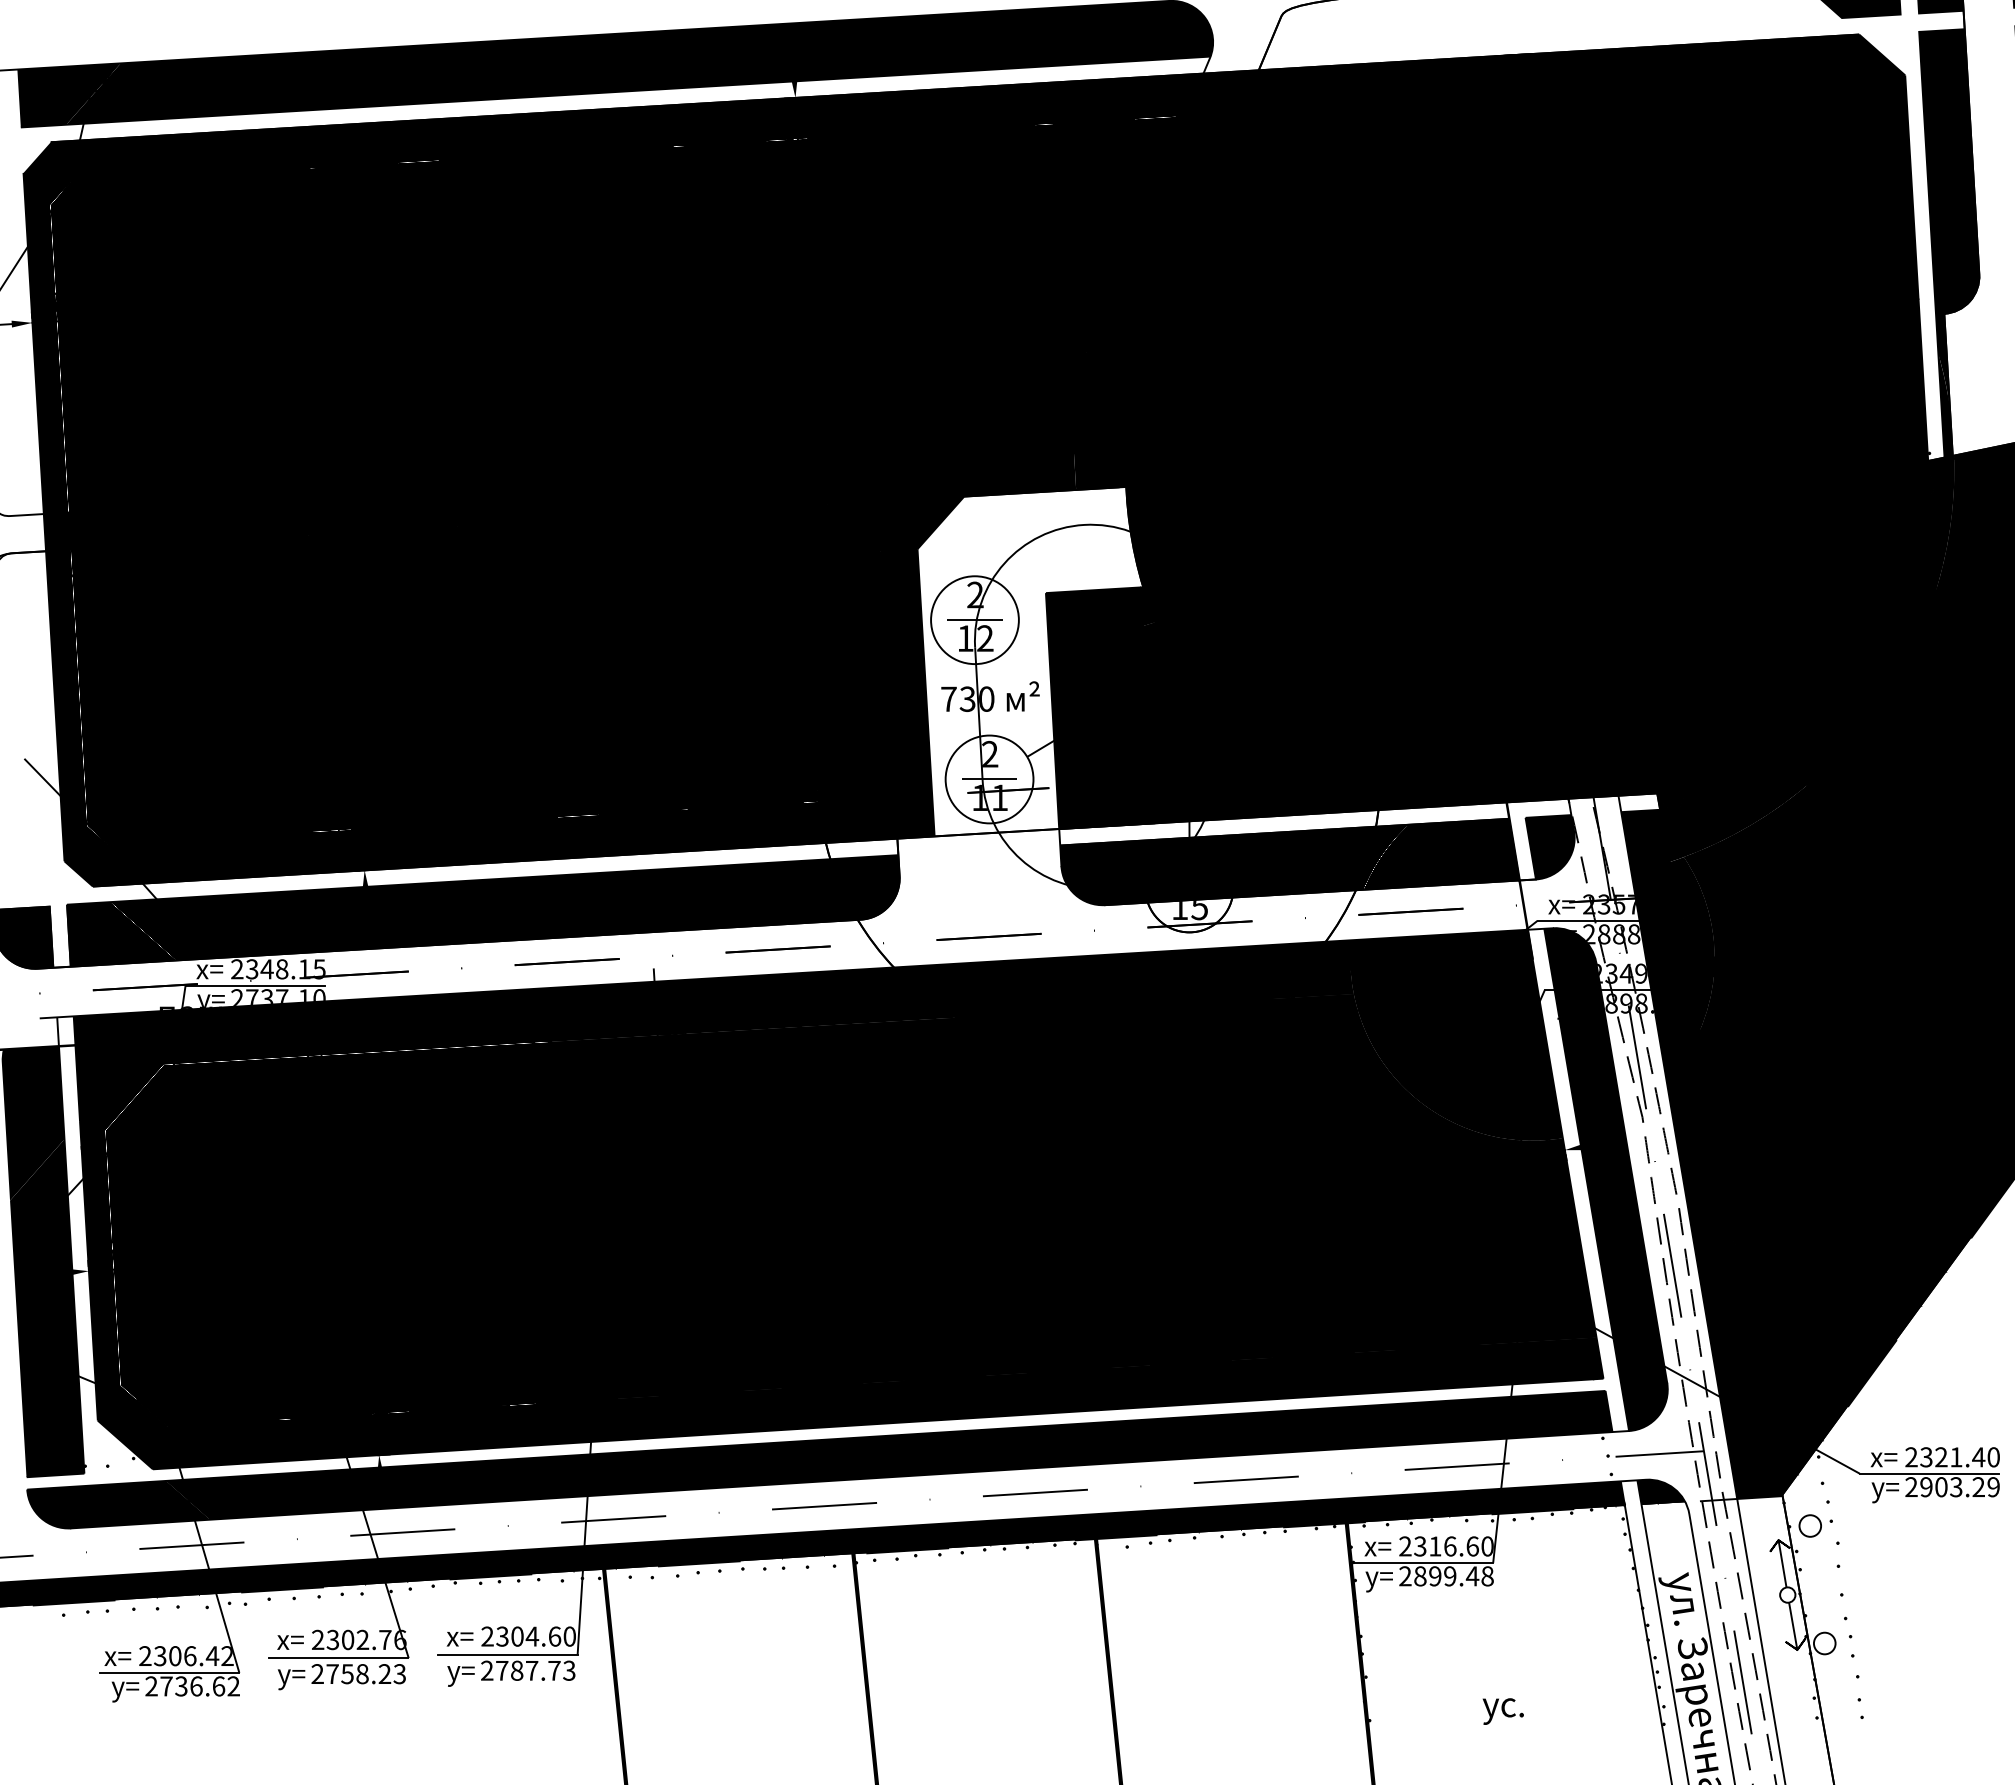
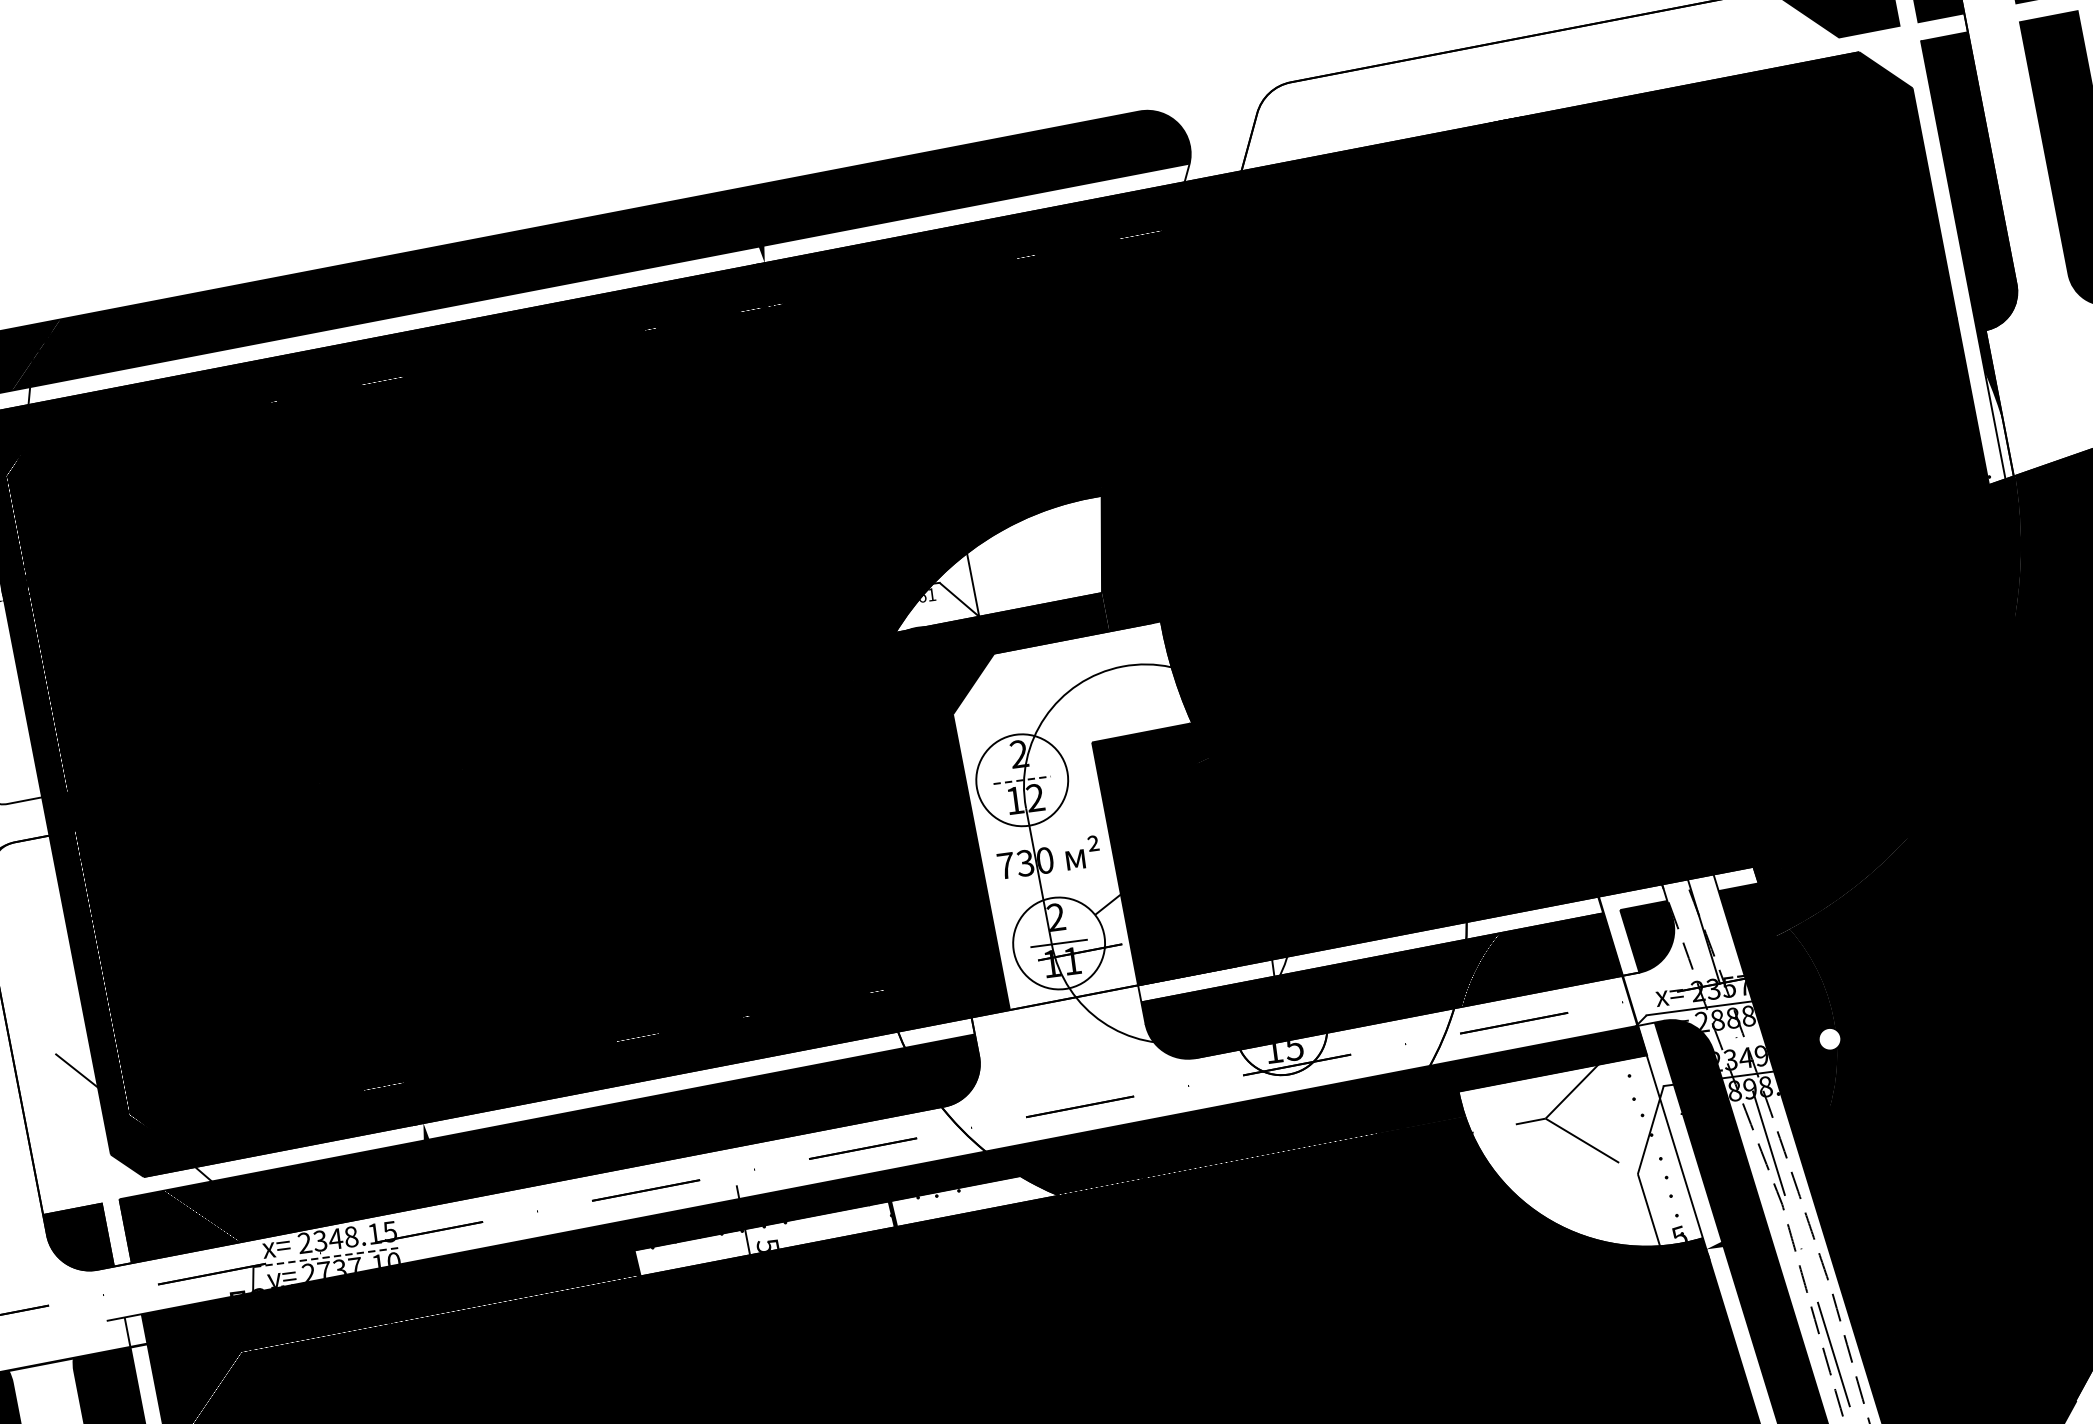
fill: (1945, 405) -> (1999, 425), removed
fill: (978, 412) -> (997, 564), removed
line: (974, 620) -> (1021, 780), solid -> dashed
fill: (1708, 966) -> (1830, 1039), removed
line: (255, 985) -> (325, 1257), solid -> dashed
fill: (751, 1017) -> (844, 1222), removed
fill: (1456, 1049) -> (1580, 1159), removed

